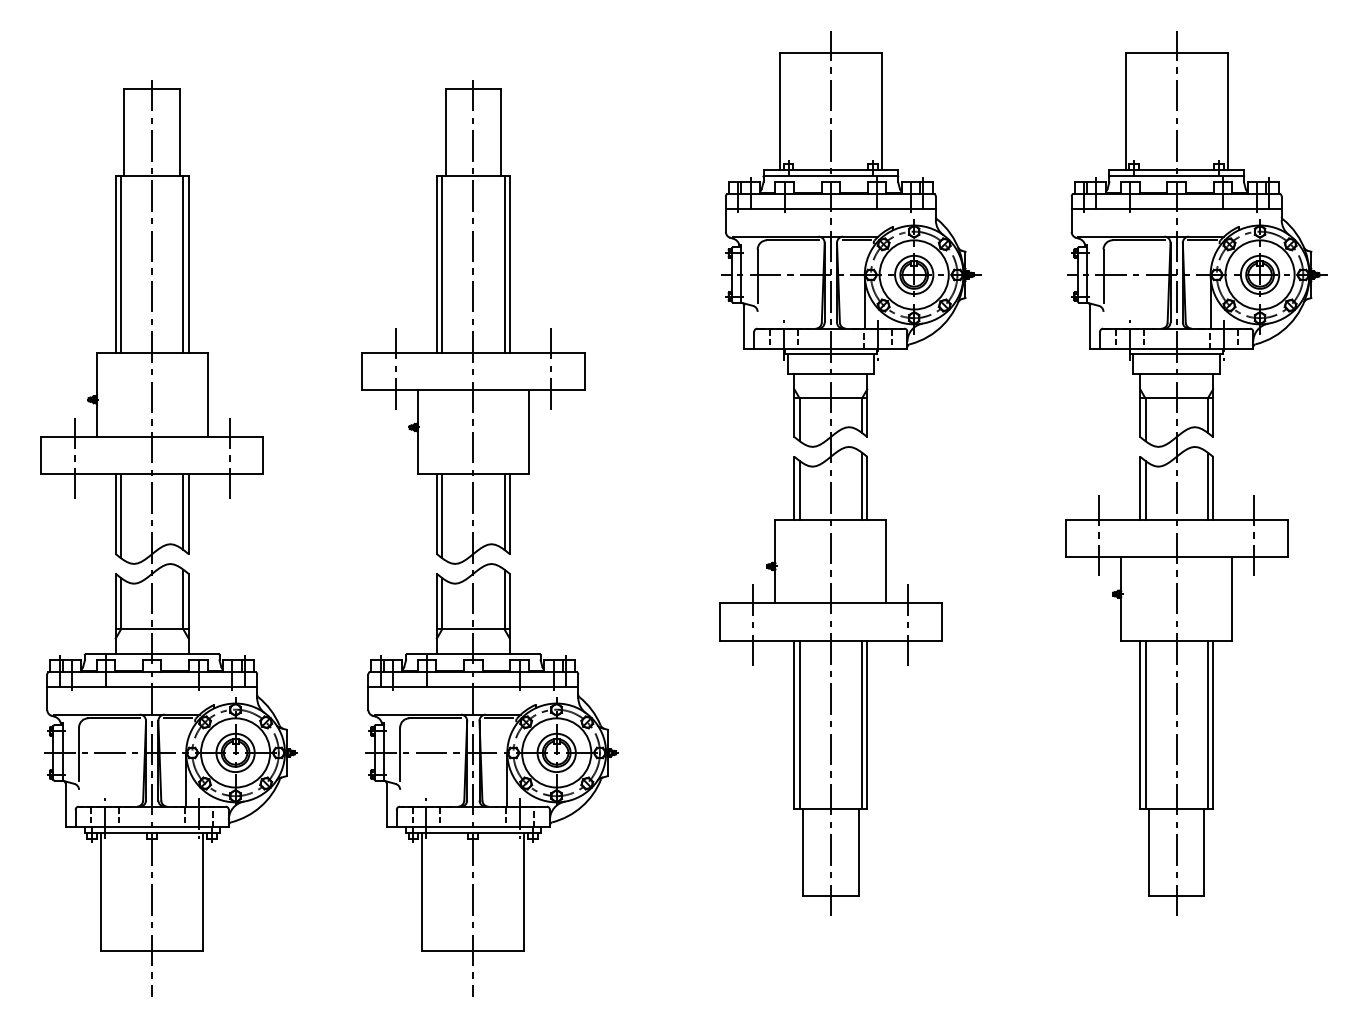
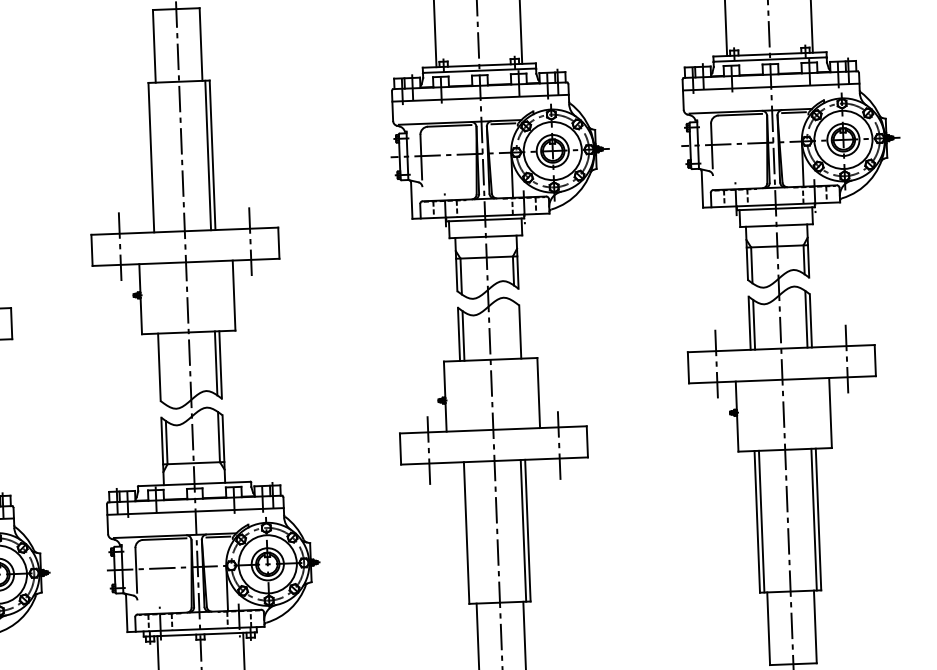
line: (442, 264) -> (156, 157), removed
line: (862, 486) -> (516, 330), removed
line: (442, 515) -> (164, 368), removed
line: (799, 724) -> (470, 532), removed

